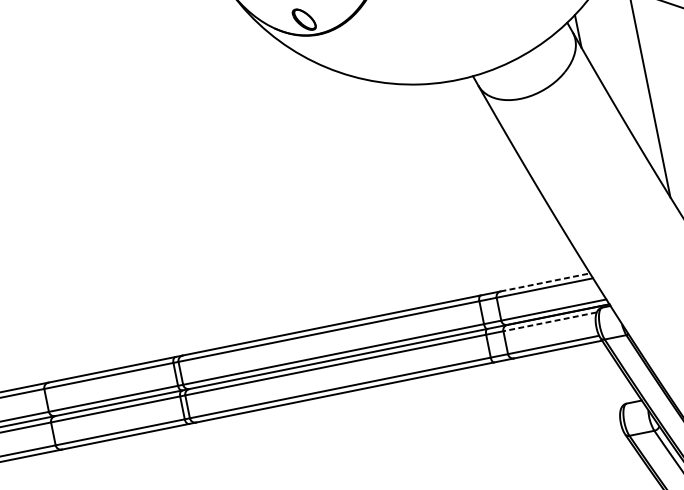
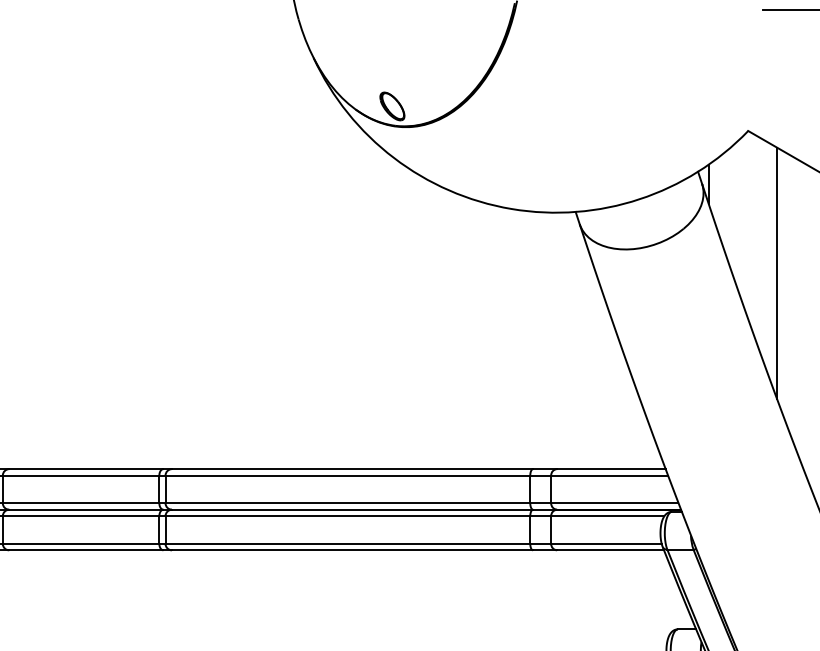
line: (545, 282) -> (611, 469), dashed -> solid
line: (549, 322) -> (607, 516), dashed -> solid

